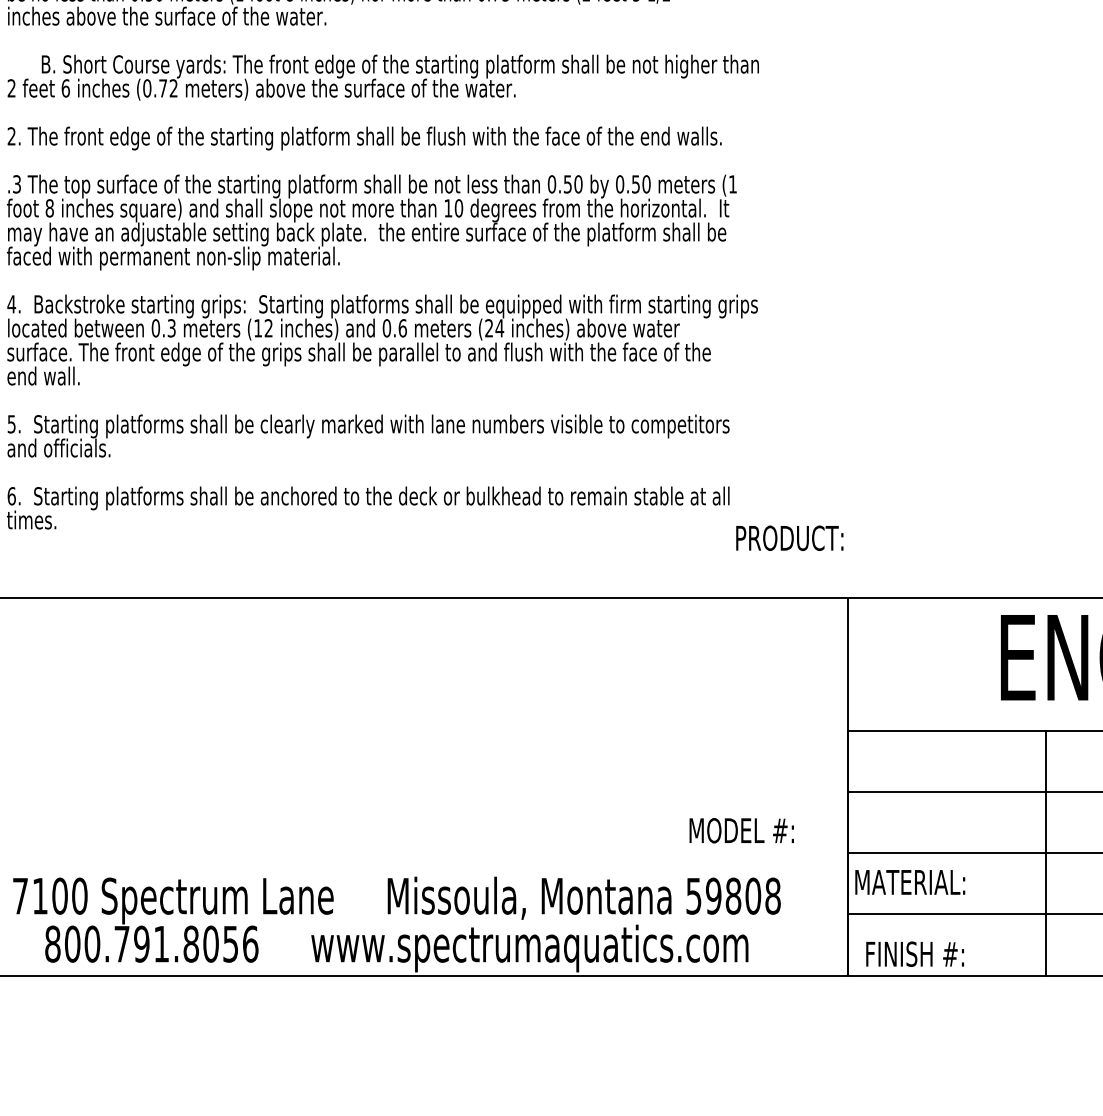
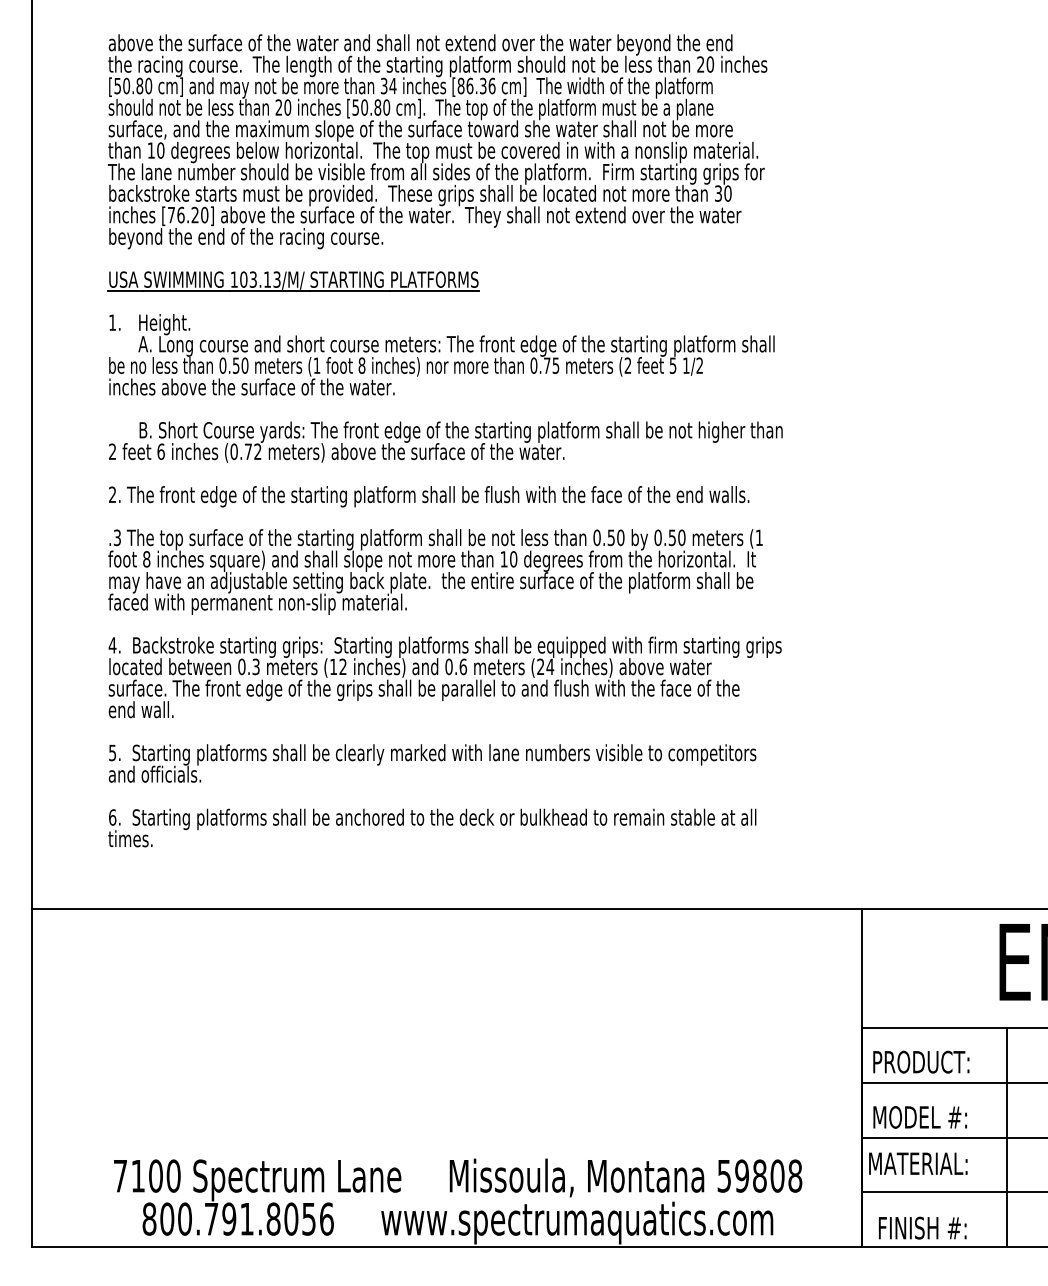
text: (789, 537) -> (921, 1061), moved
text: (740, 830) -> (919, 1117), moved
line: (1046, 853) -> (1007, 1137), moved

